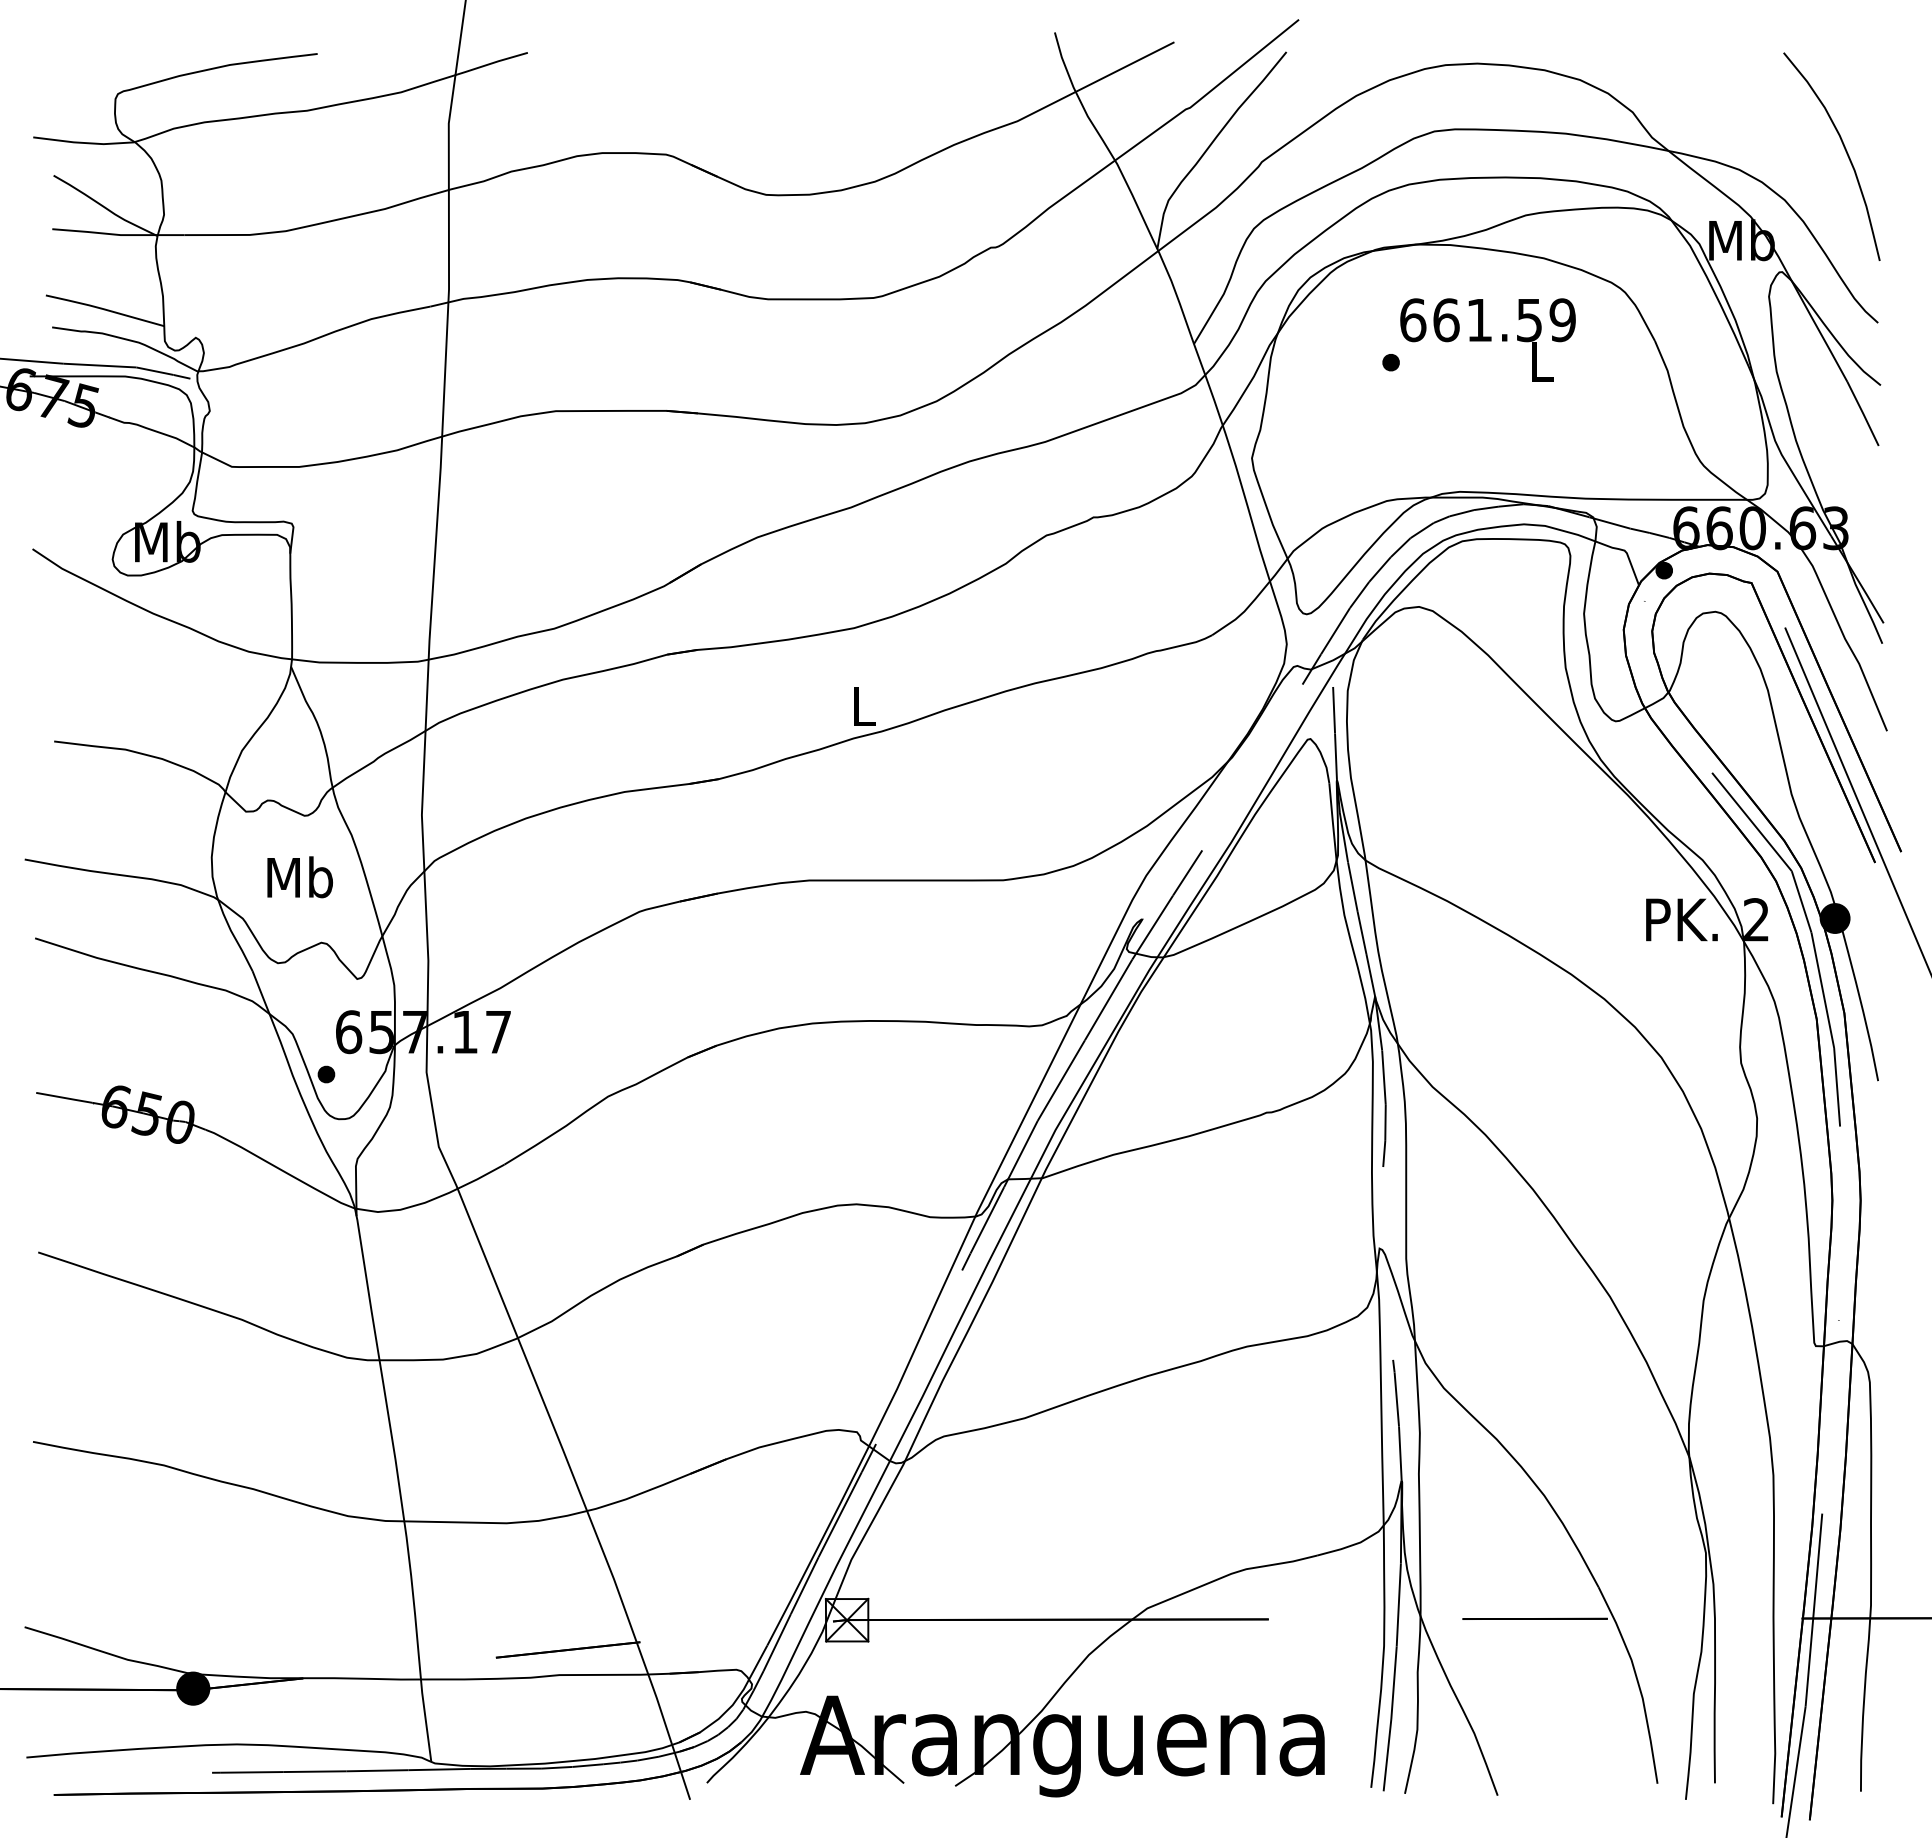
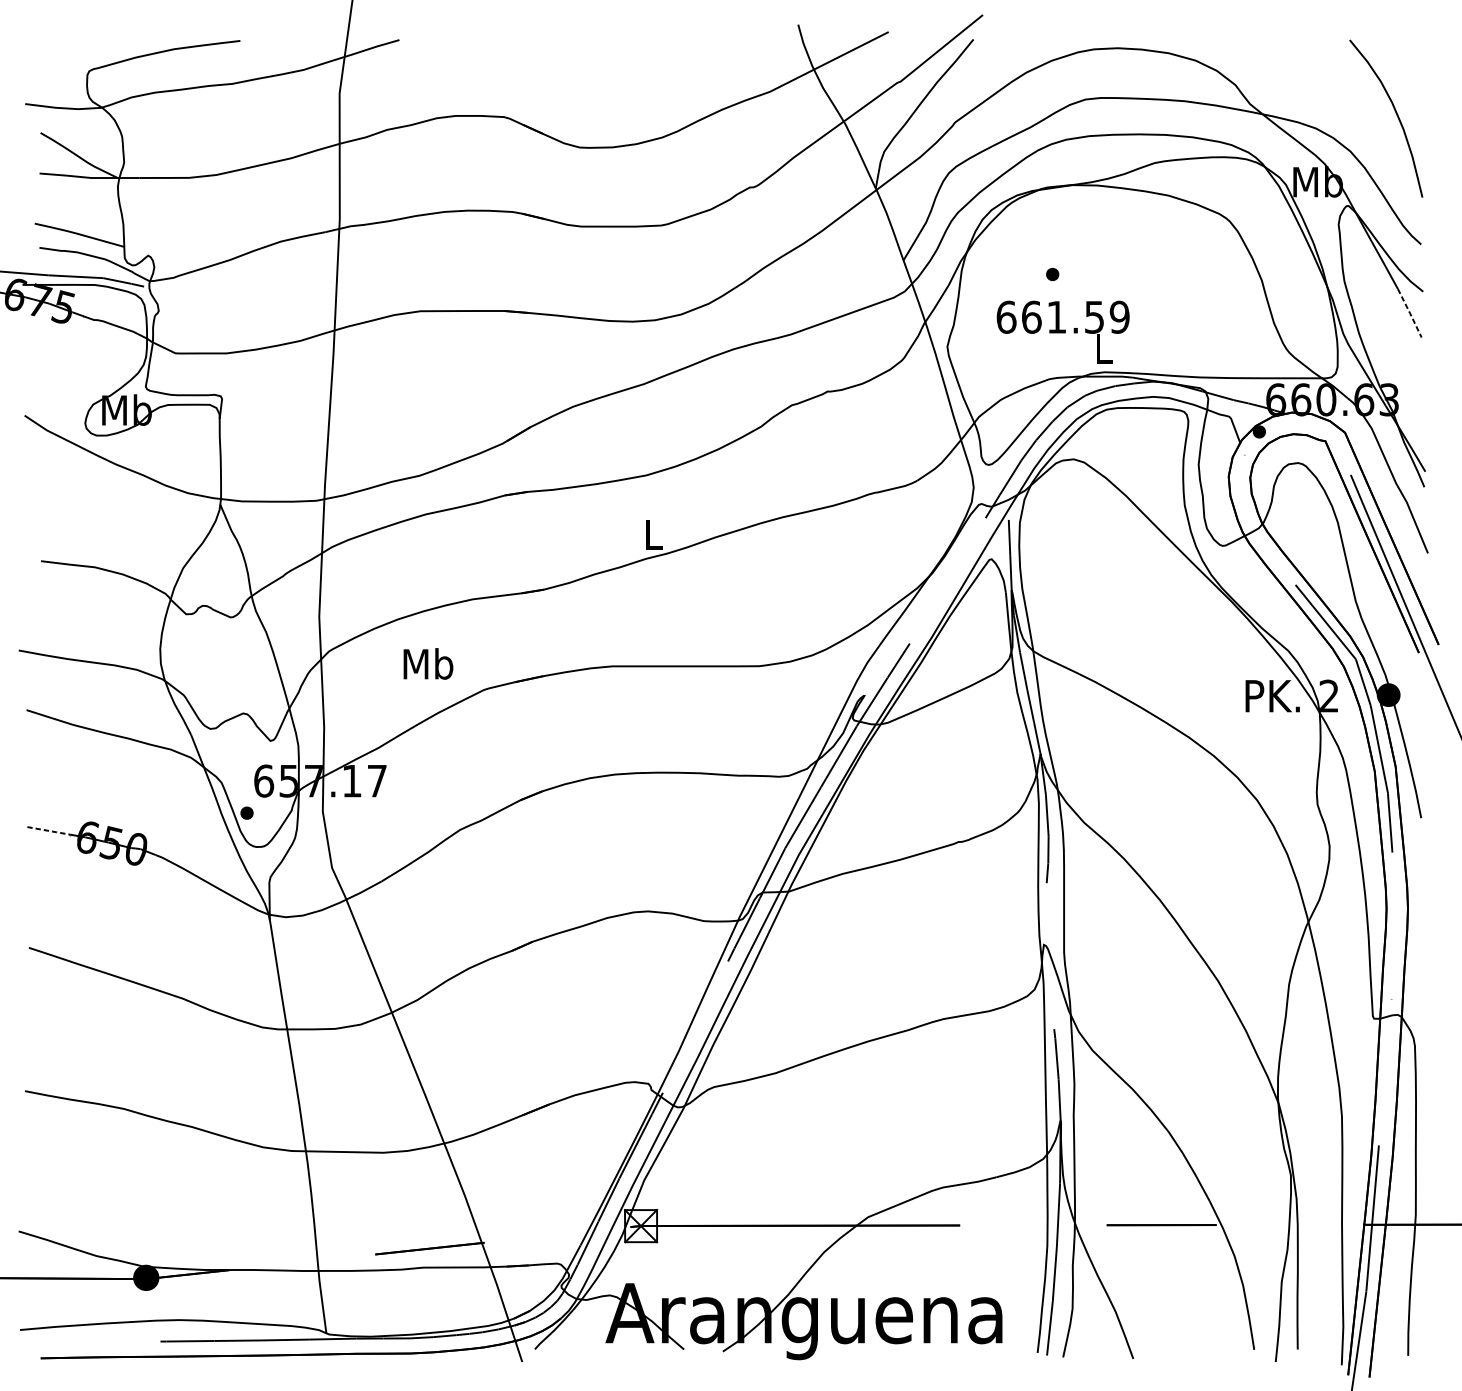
text: (1487, 339) -> (1062, 331), moved
line: (1863, 413) -> (1410, 312), solid -> dashed
text: (299, 877) -> (427, 664), moved
line: (65, 1098) -> (49, 831), solid -> dashed

